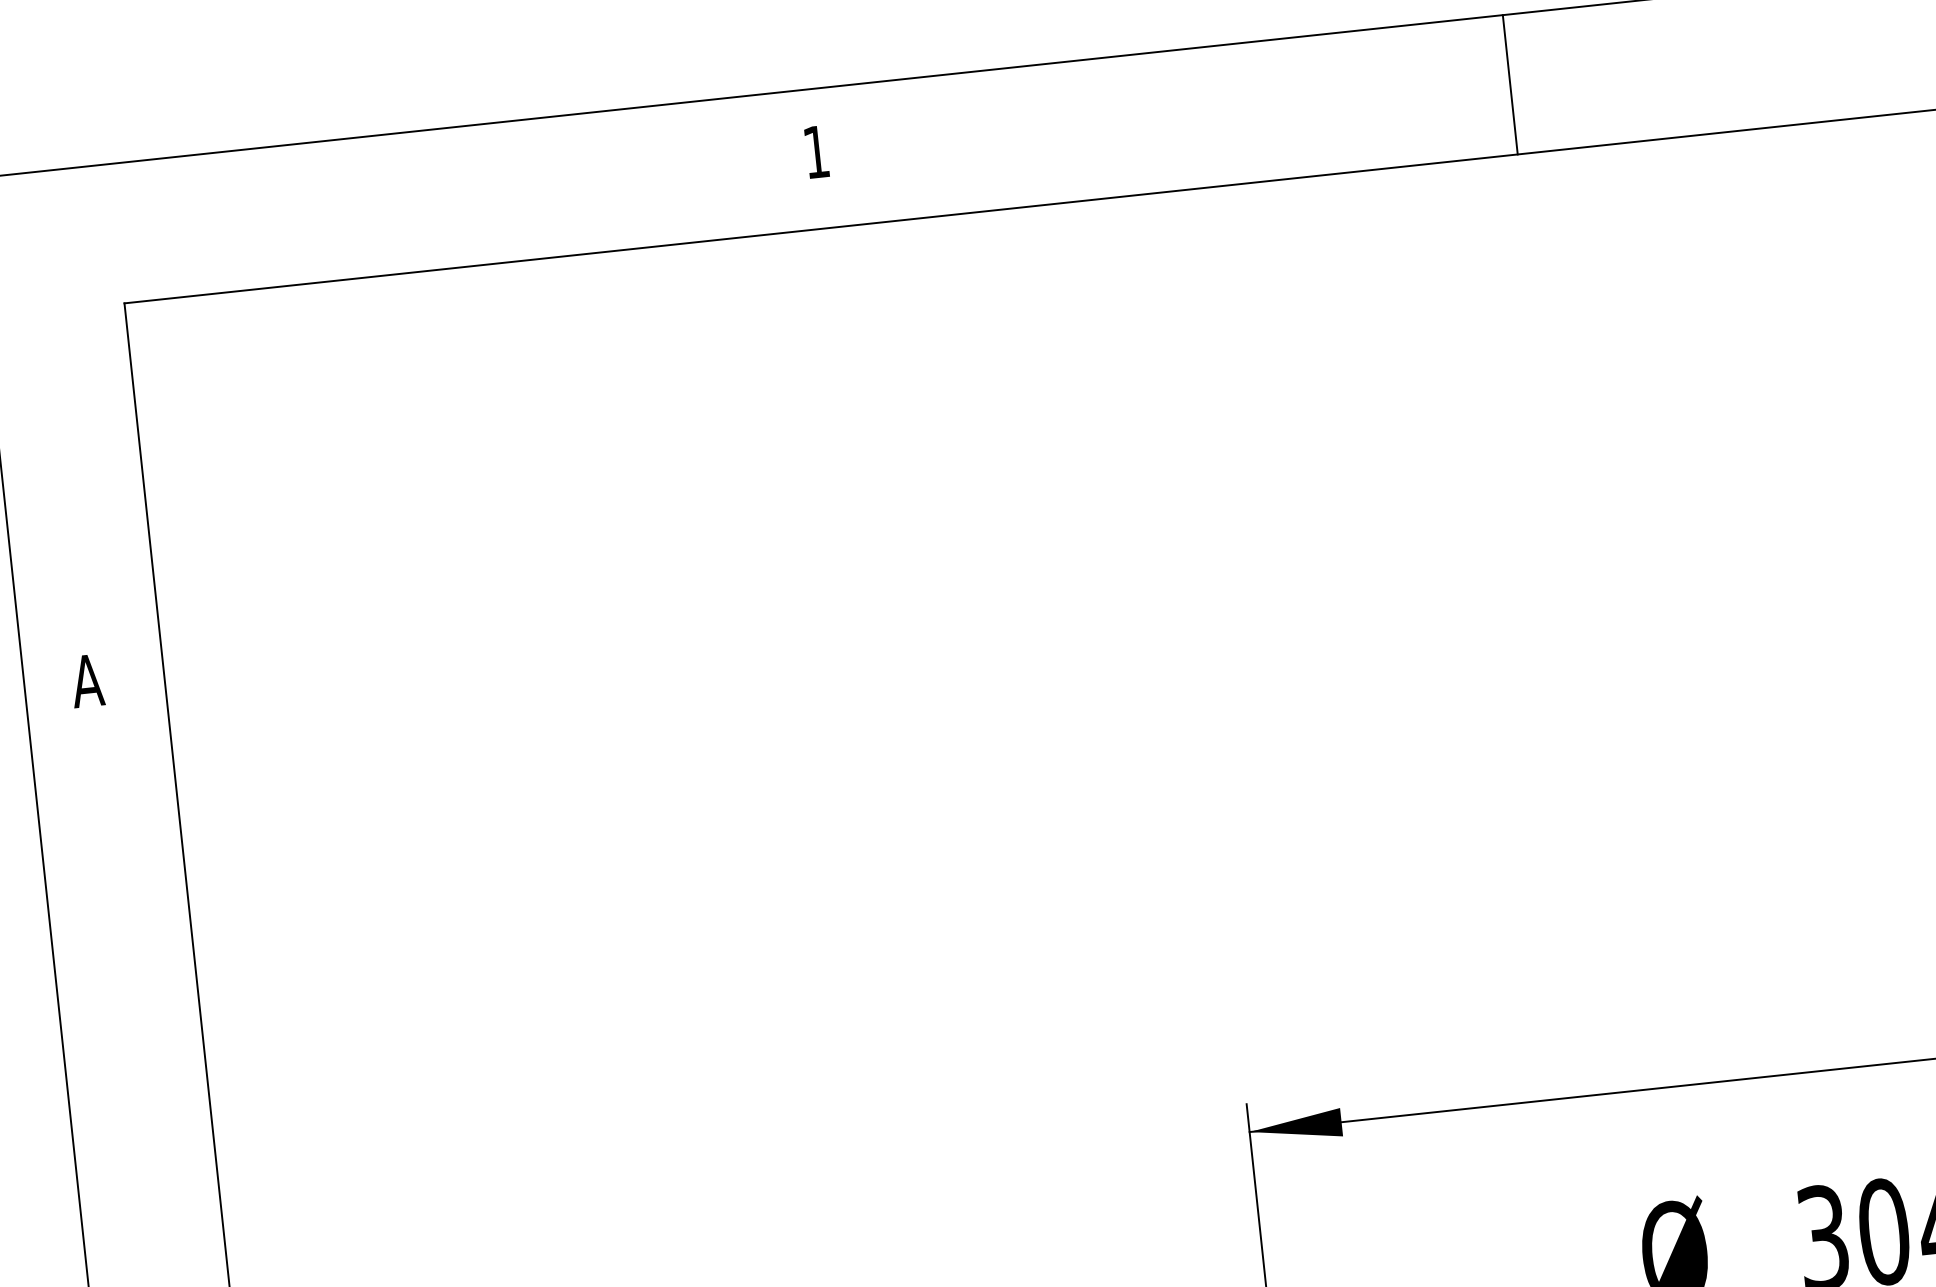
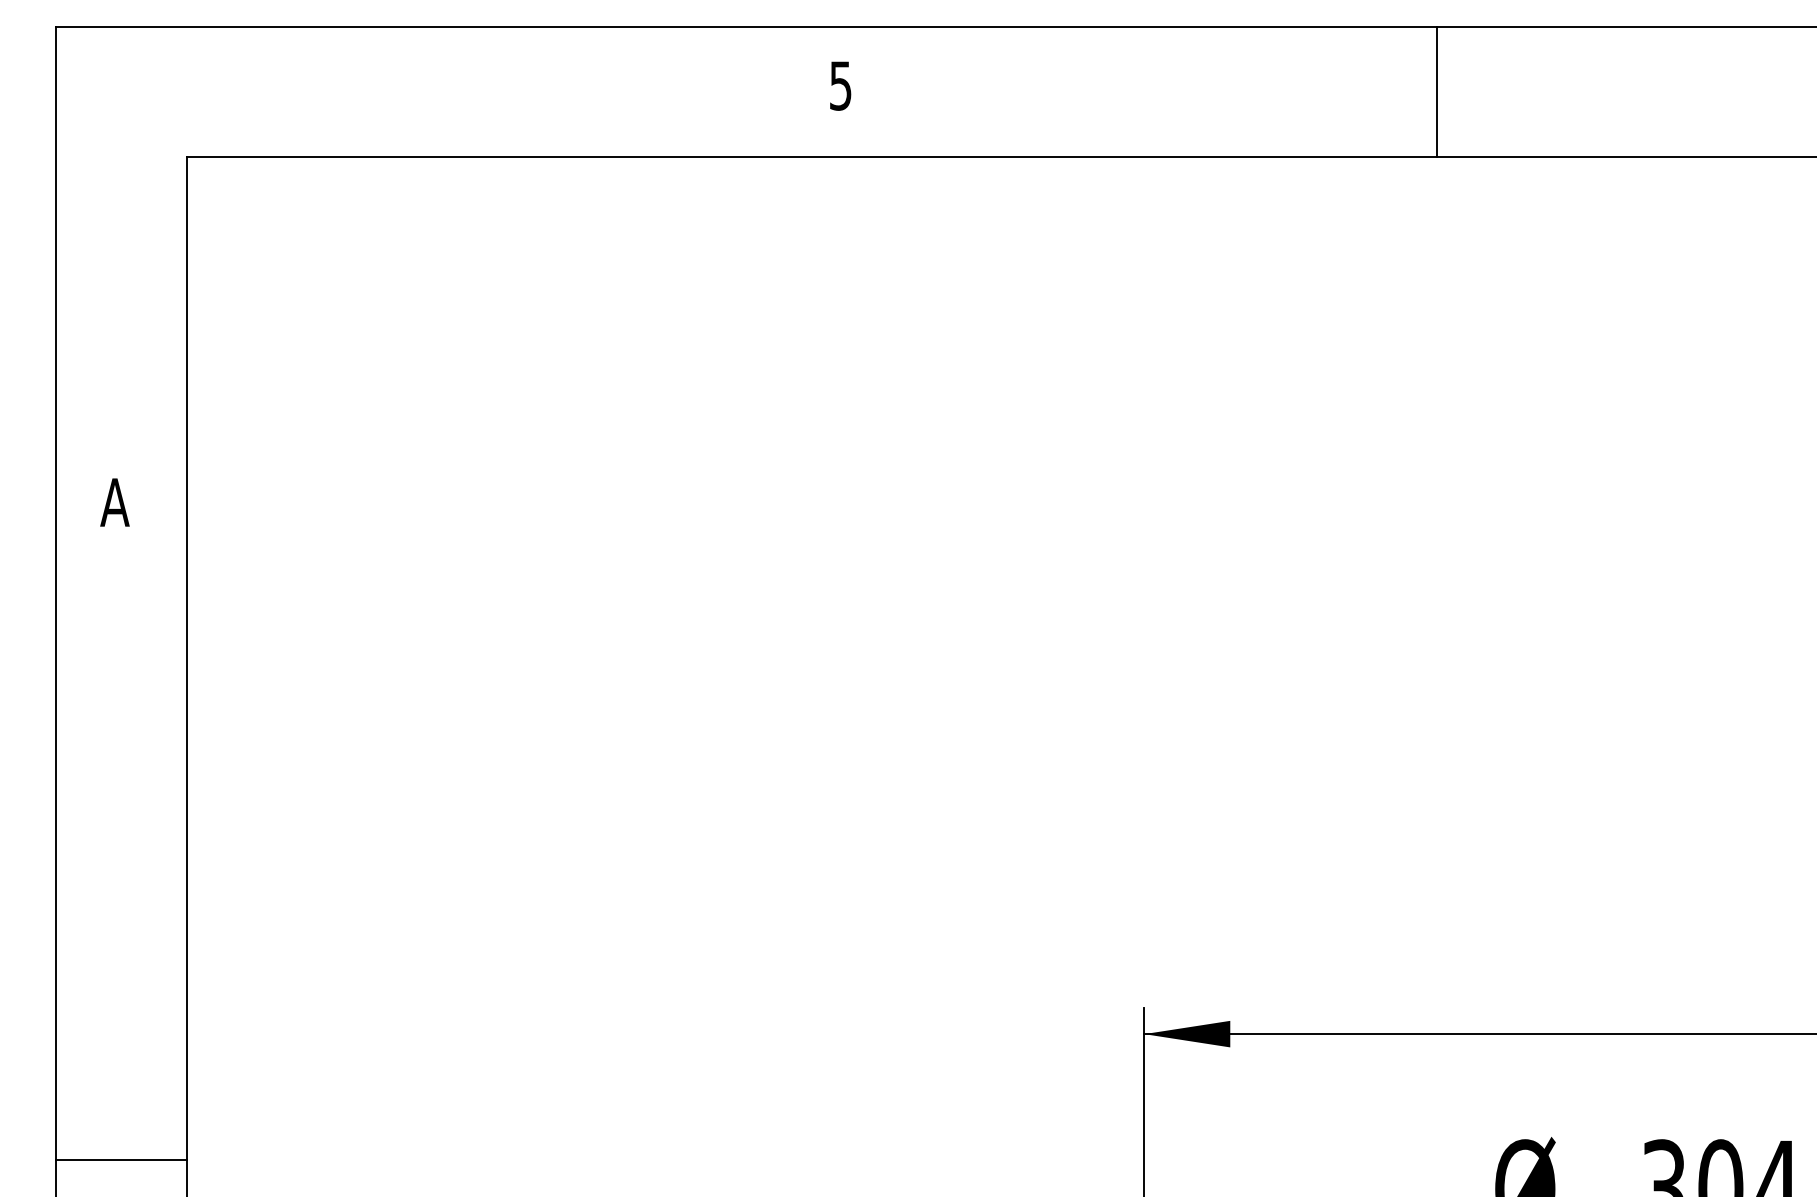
line: (1510, 85) -> (1436, 92), moved
text: (816, 151) -> (840, 85), 1 -> 5

